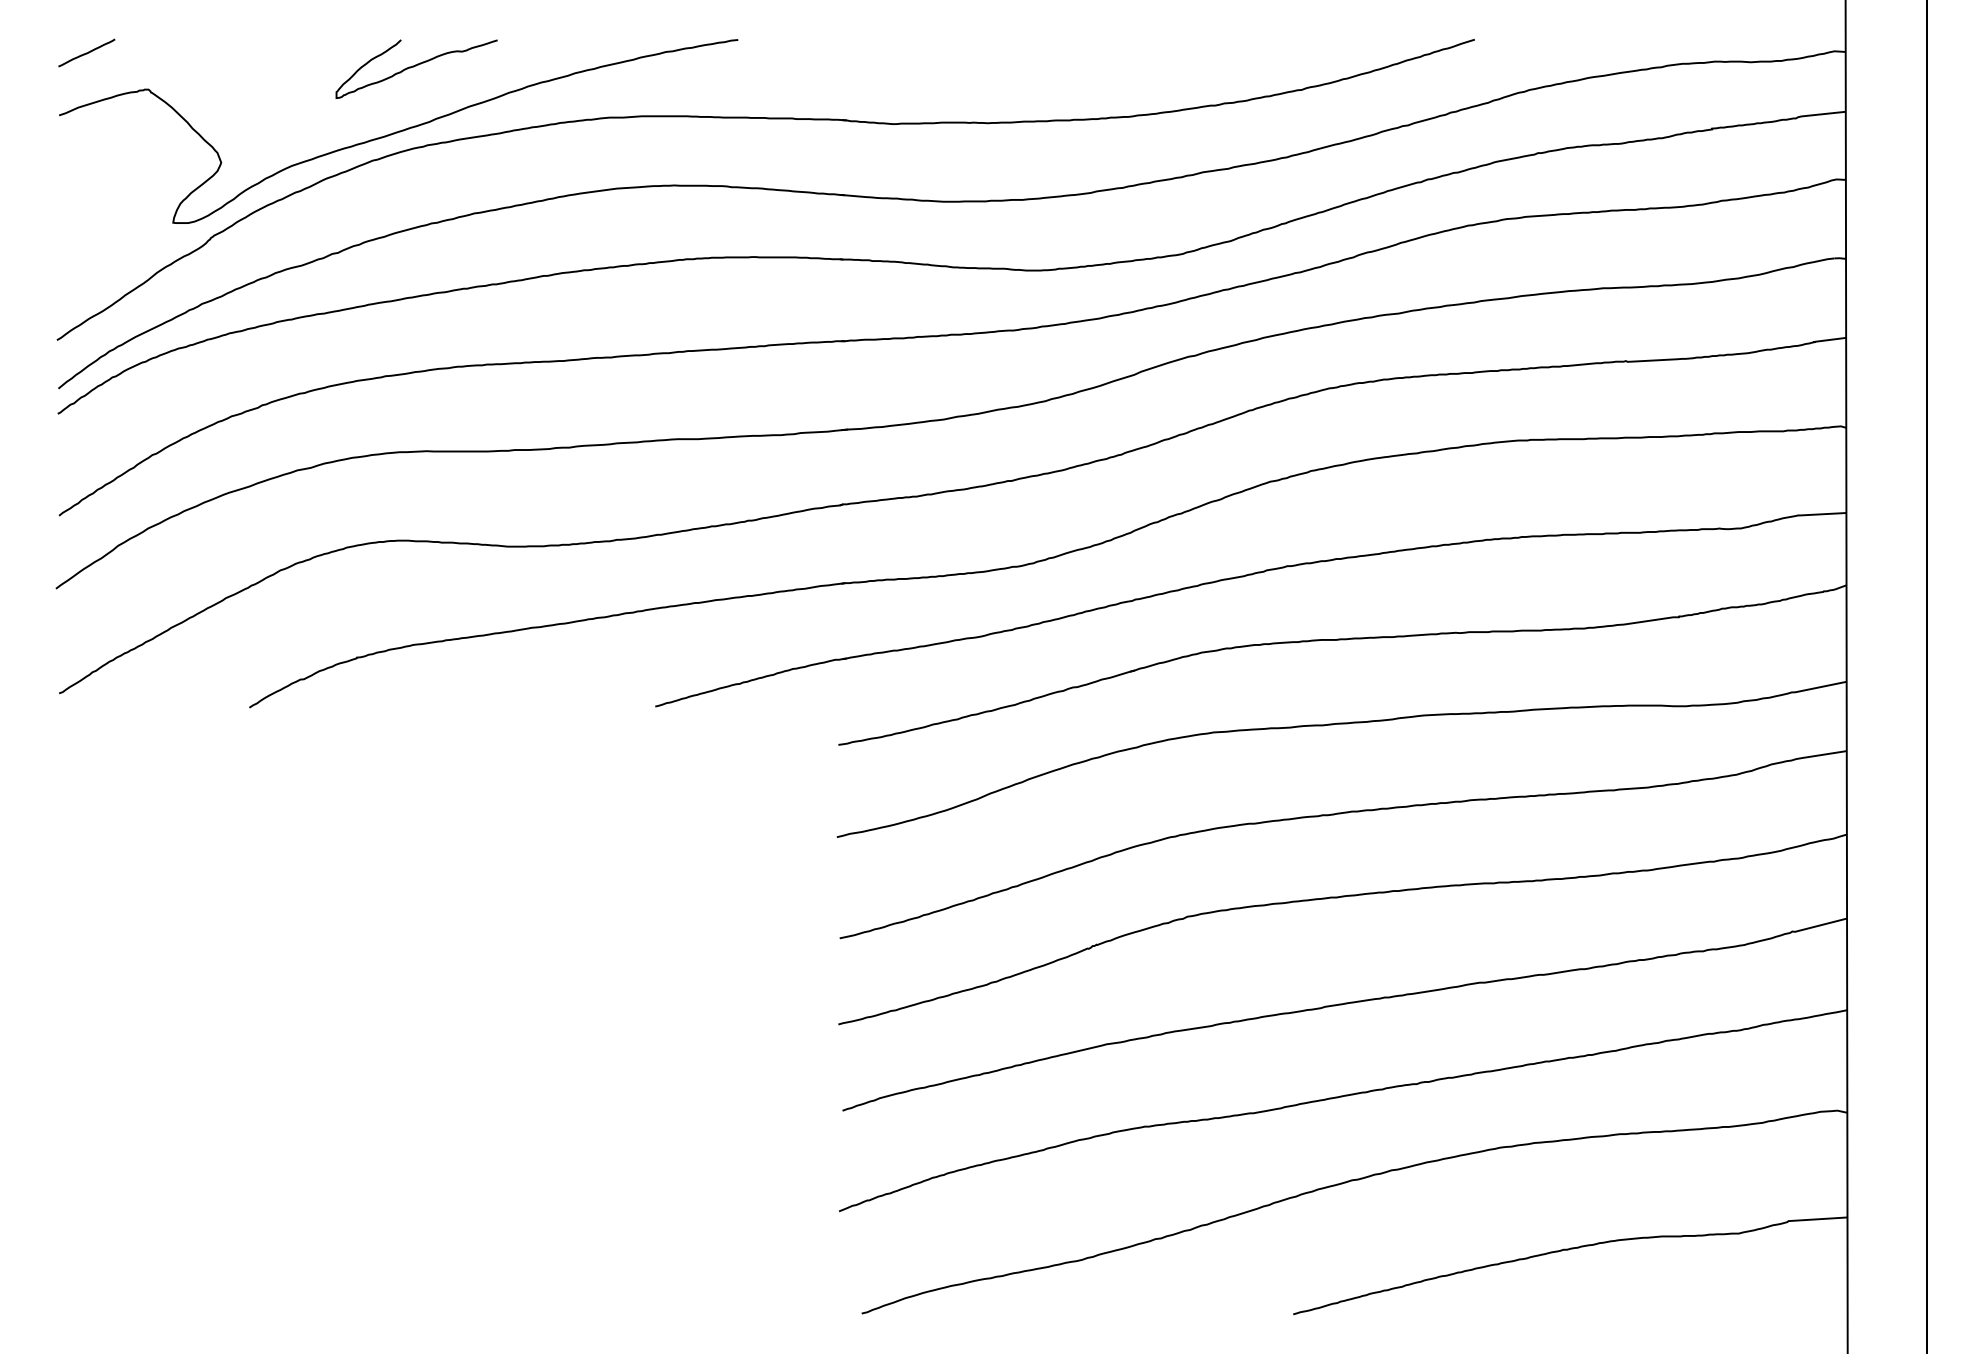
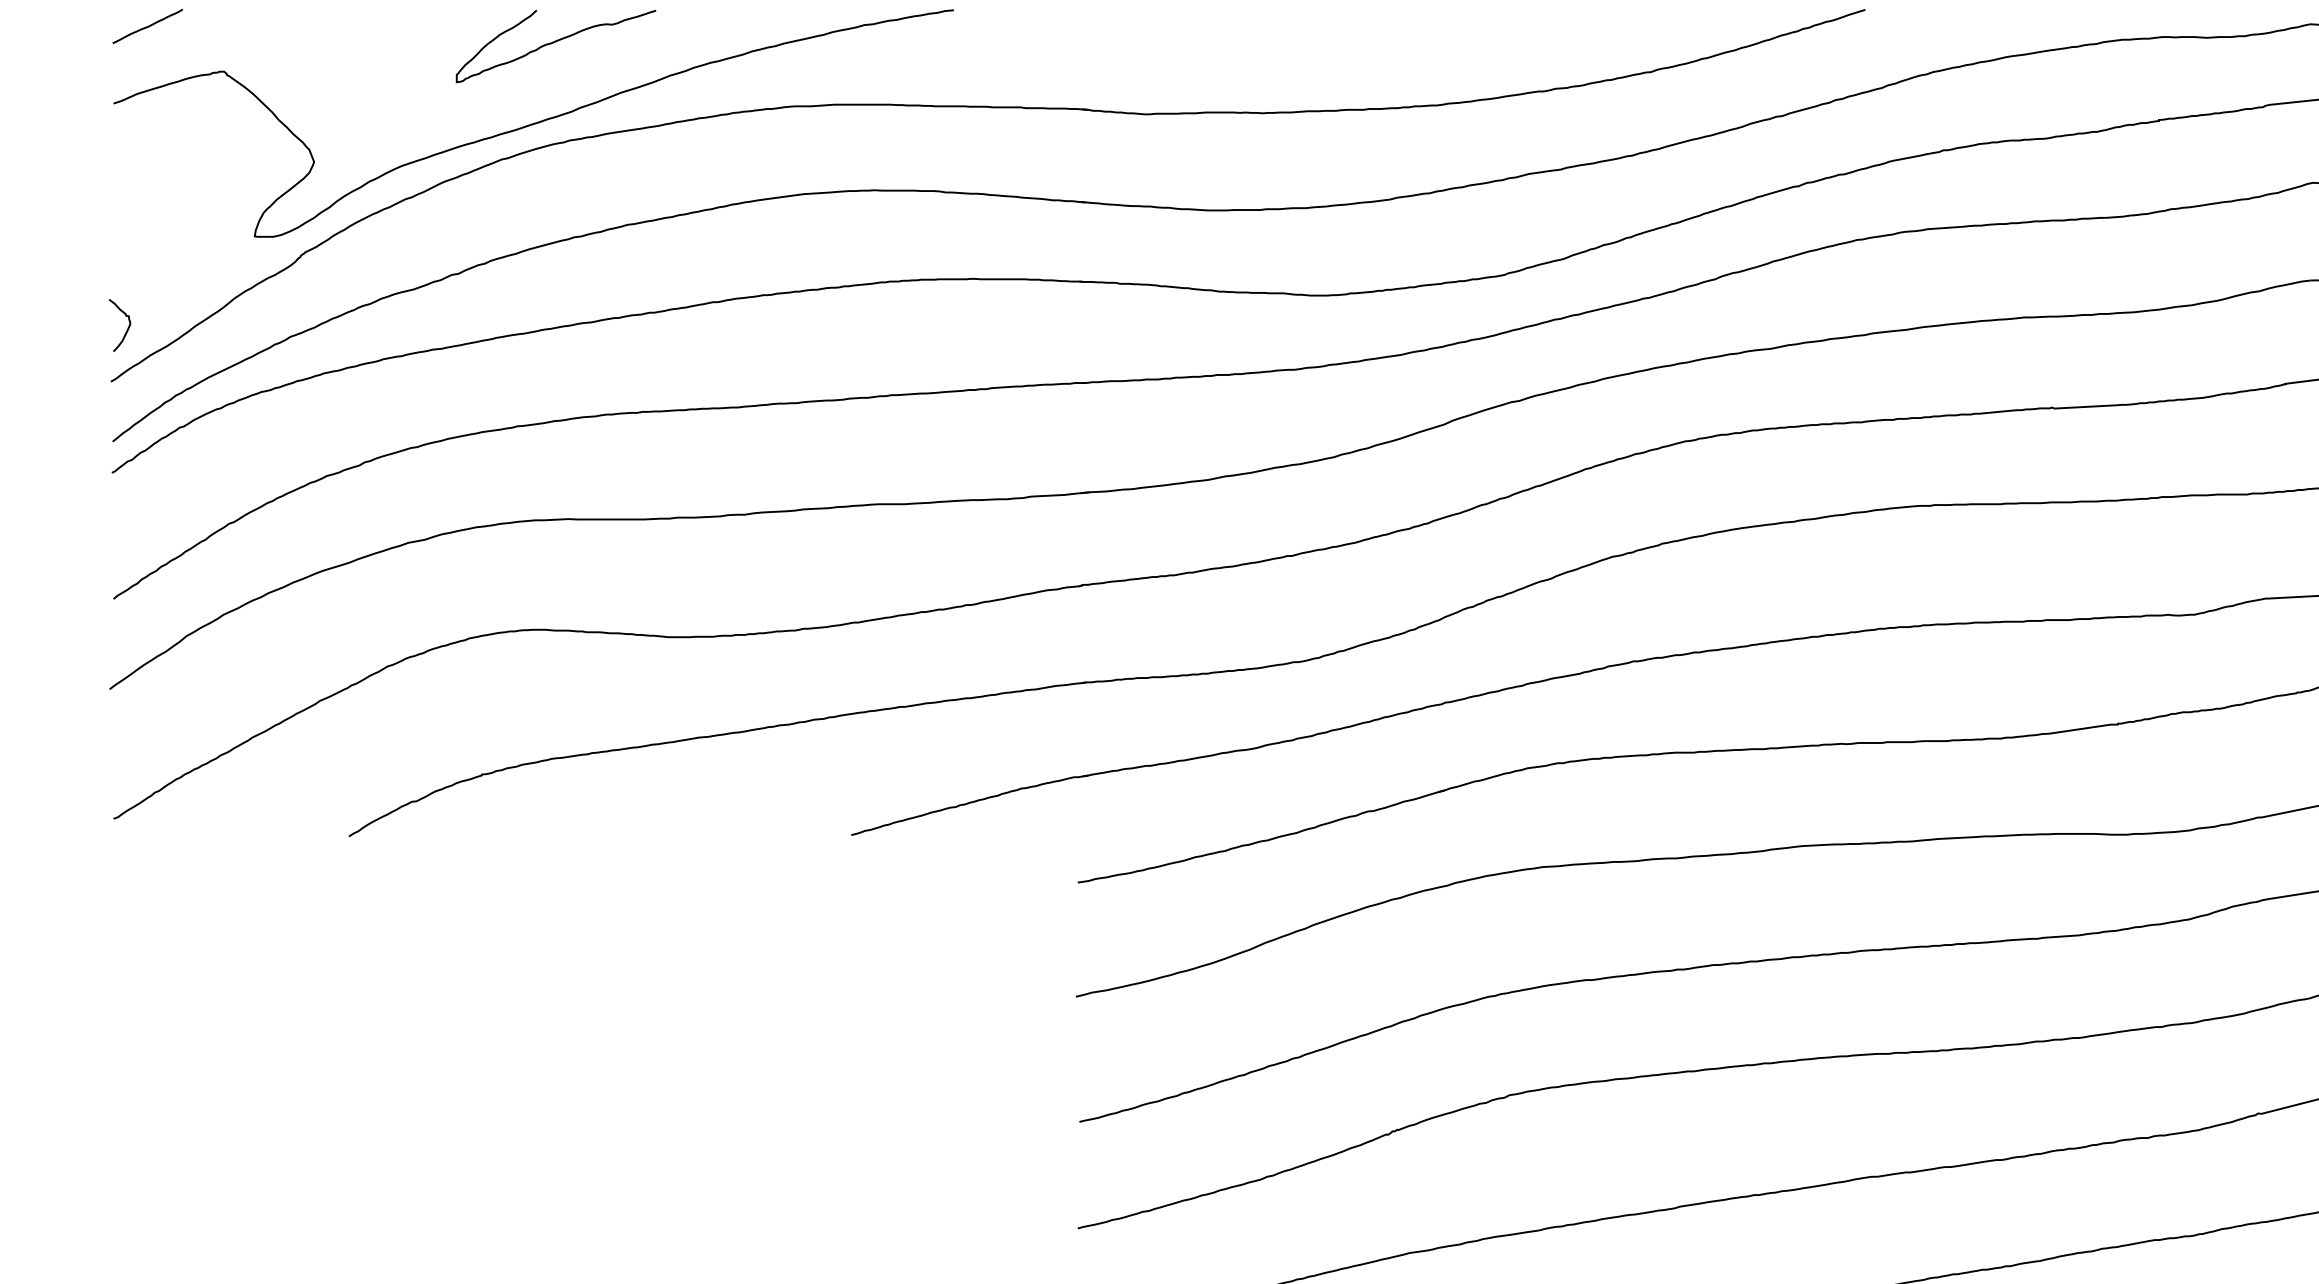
curve: (70, 295) -> (127, 326), added

